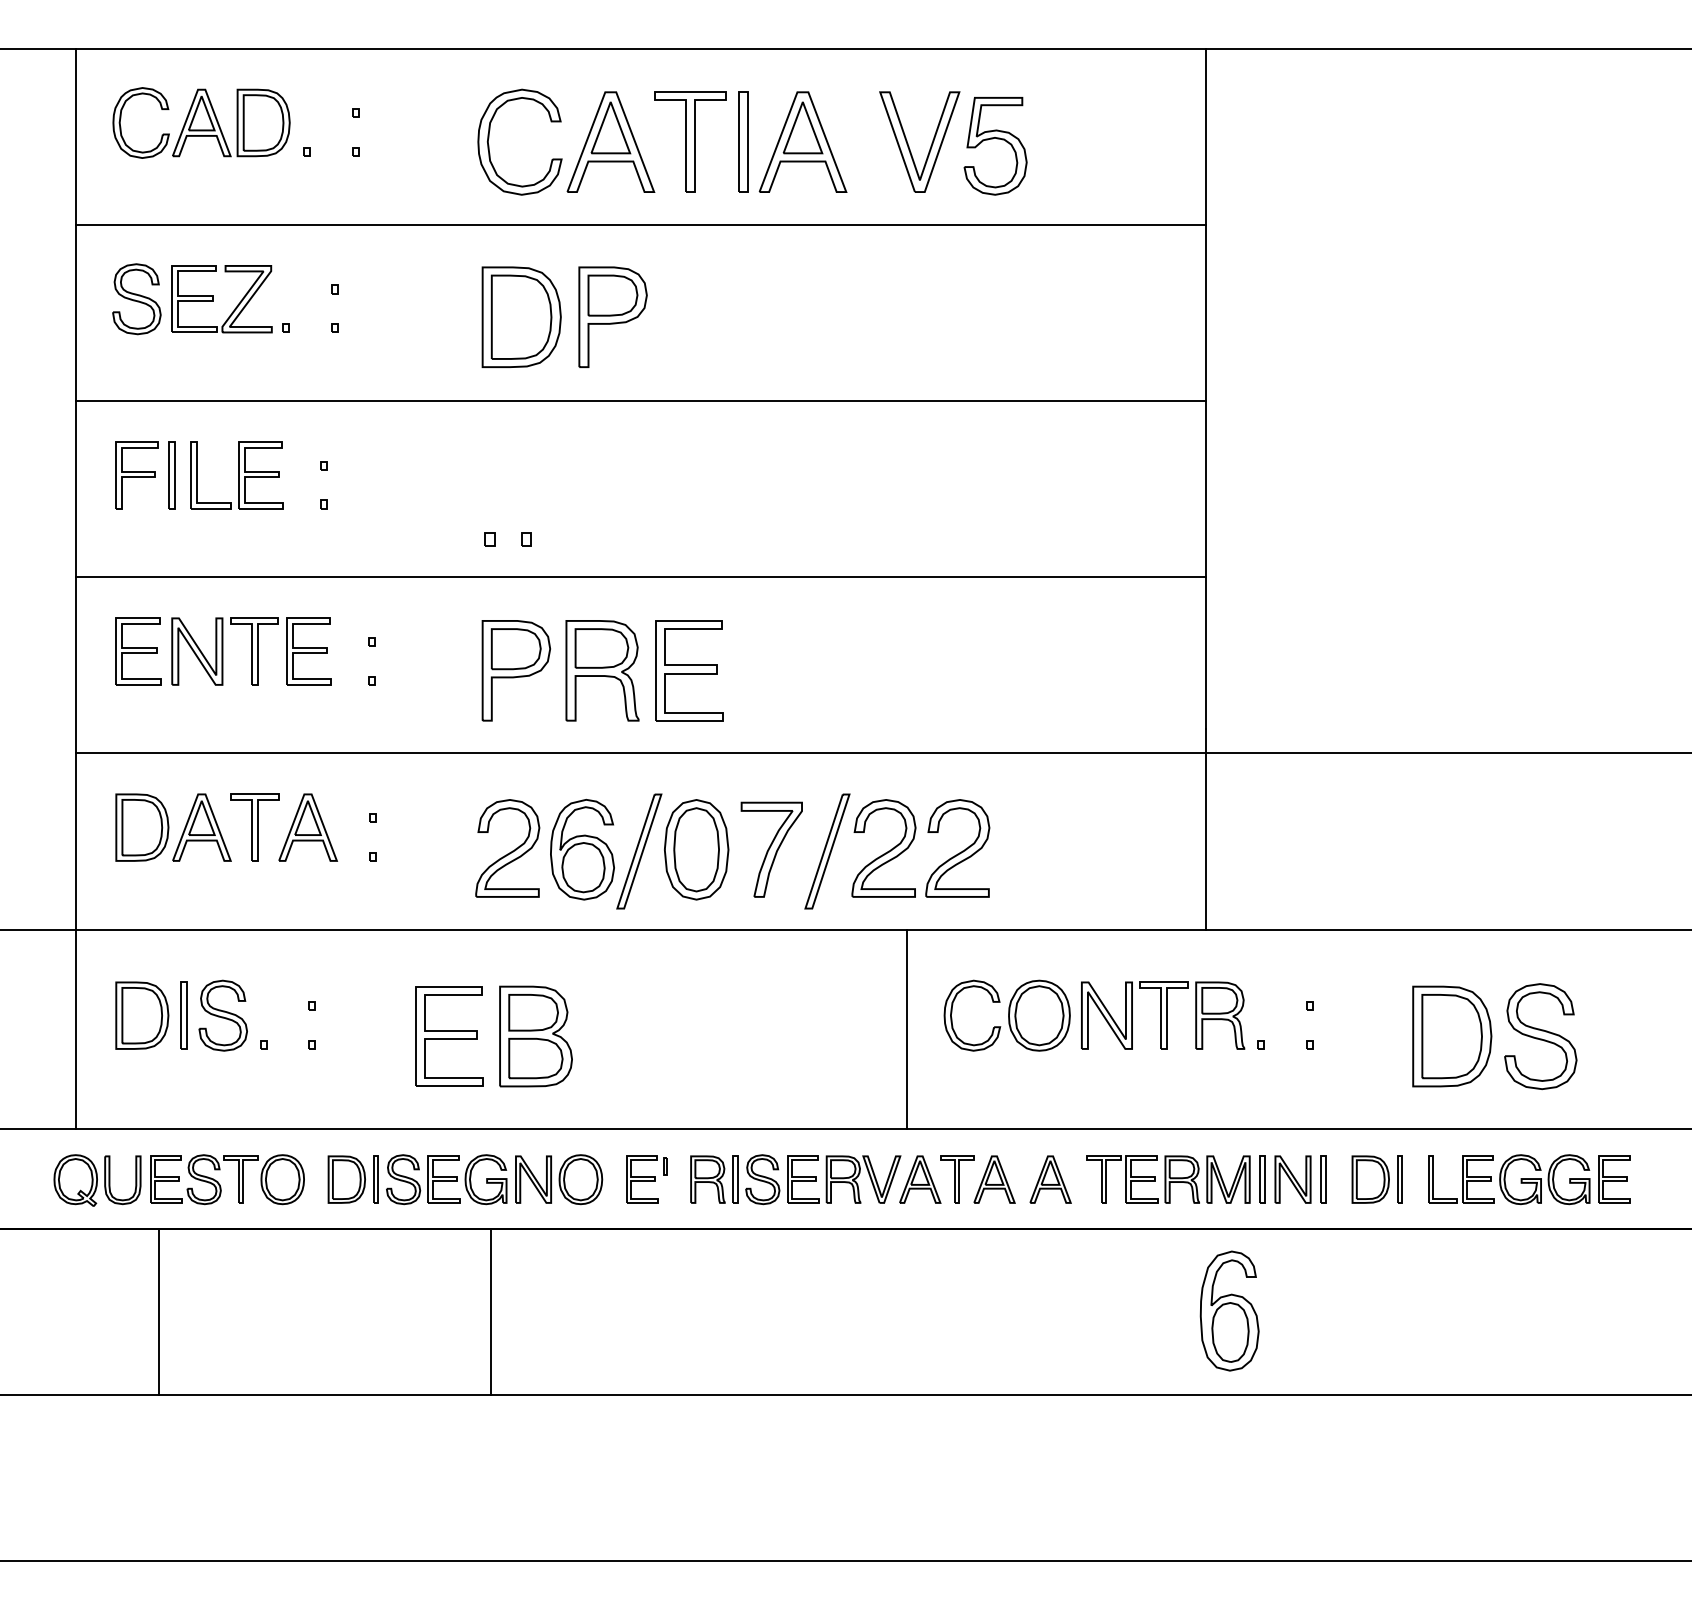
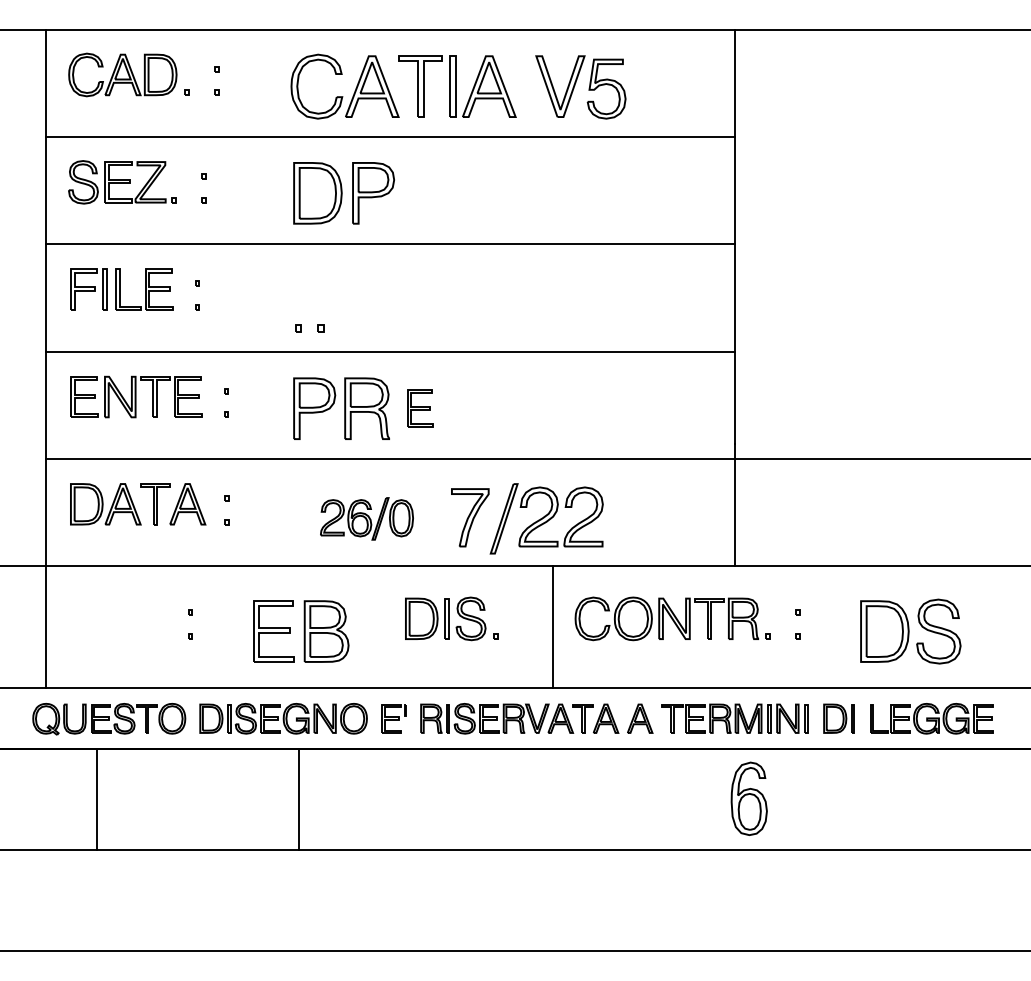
part: (690, 670) -> (420, 408), size x0.6
part: (601, 850) -> (366, 518), size x0.6
part: (191, 1015) -> (451, 618), moved

